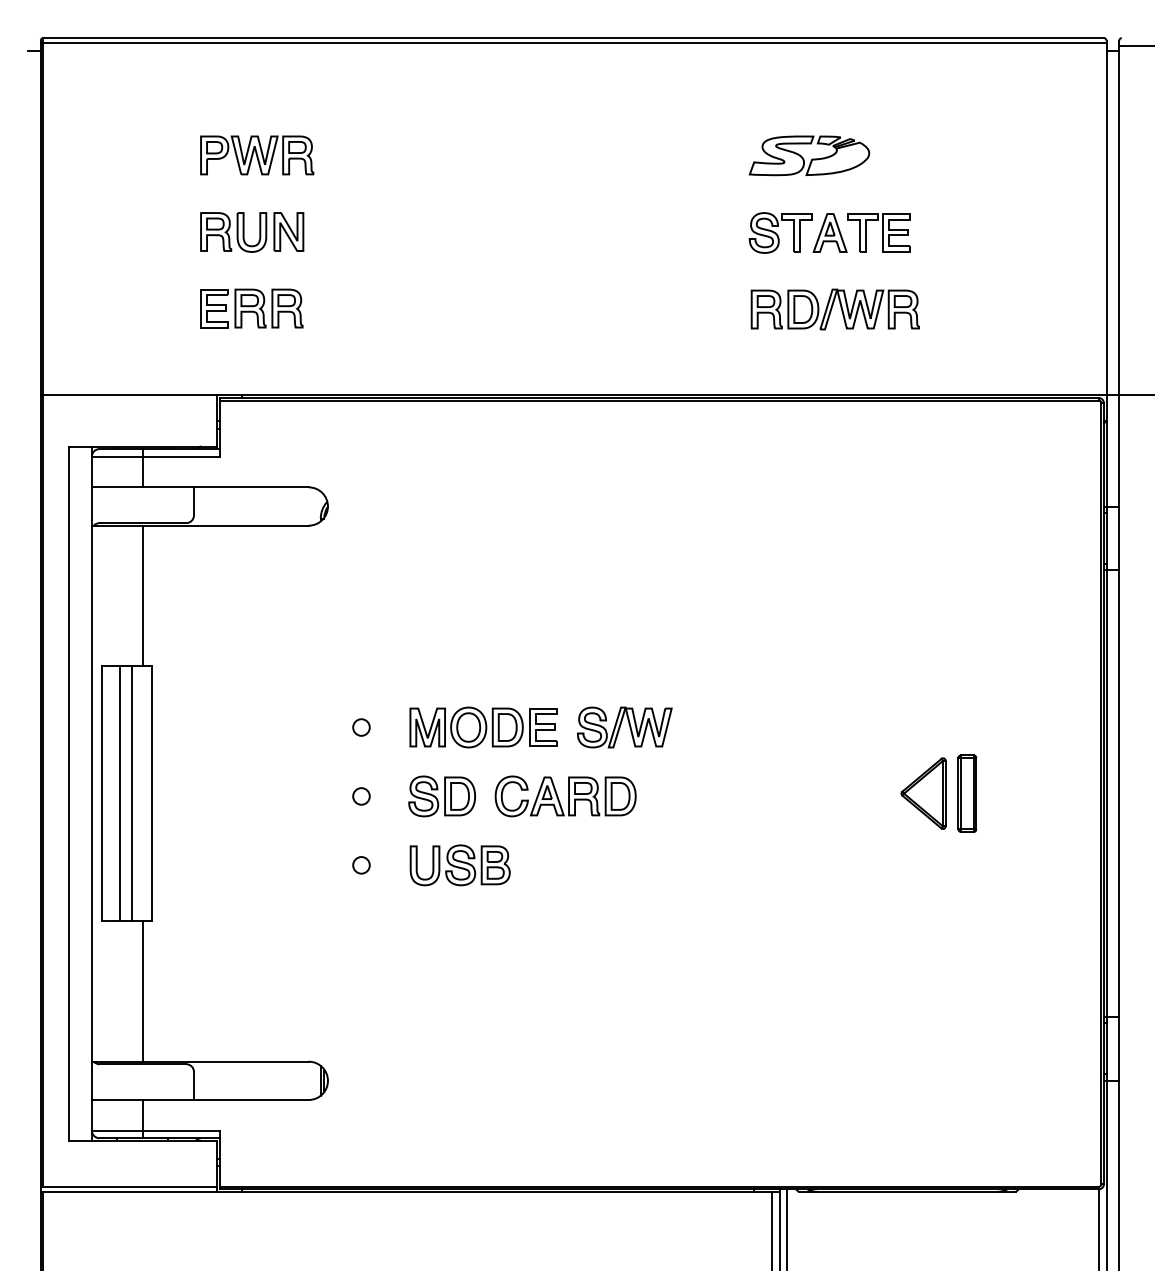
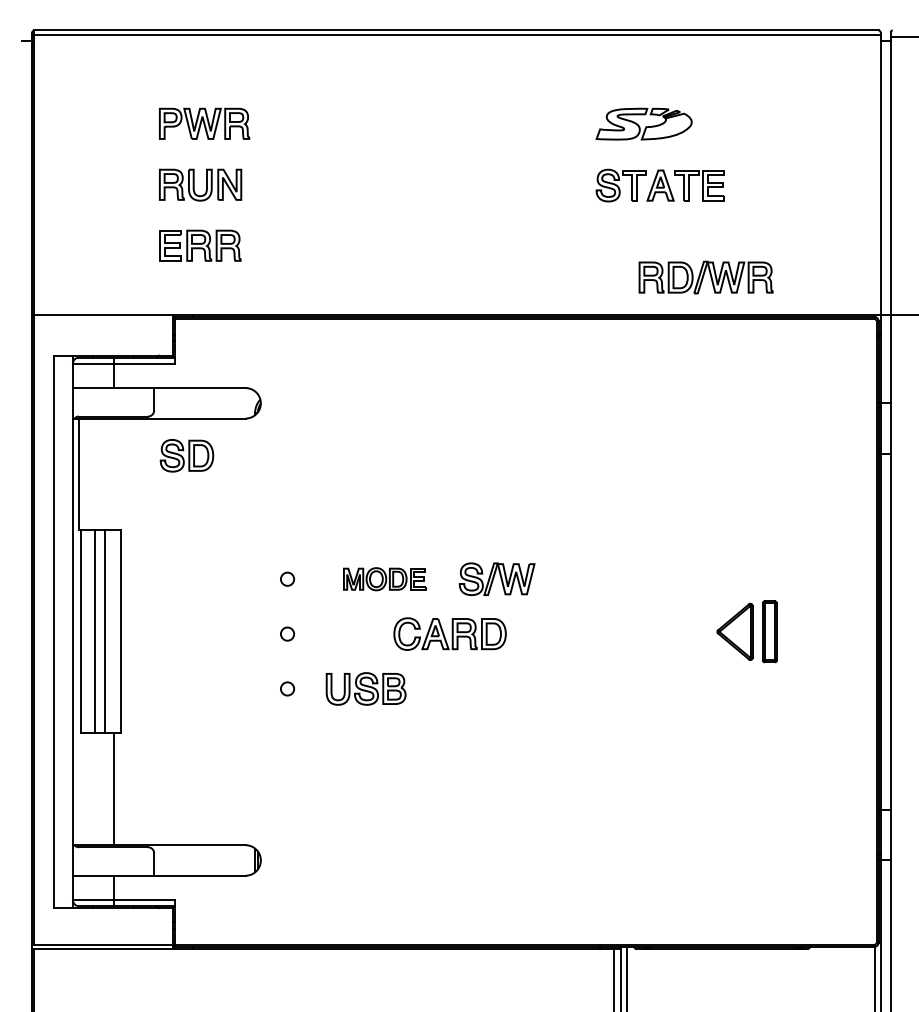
part: (834, 309) -> (705, 277), moved
line: (142, 595) -> (79, 474), moved
part: (483, 727) -> (384, 579), size x0.7
part: (441, 796) -> (186, 455), moved

